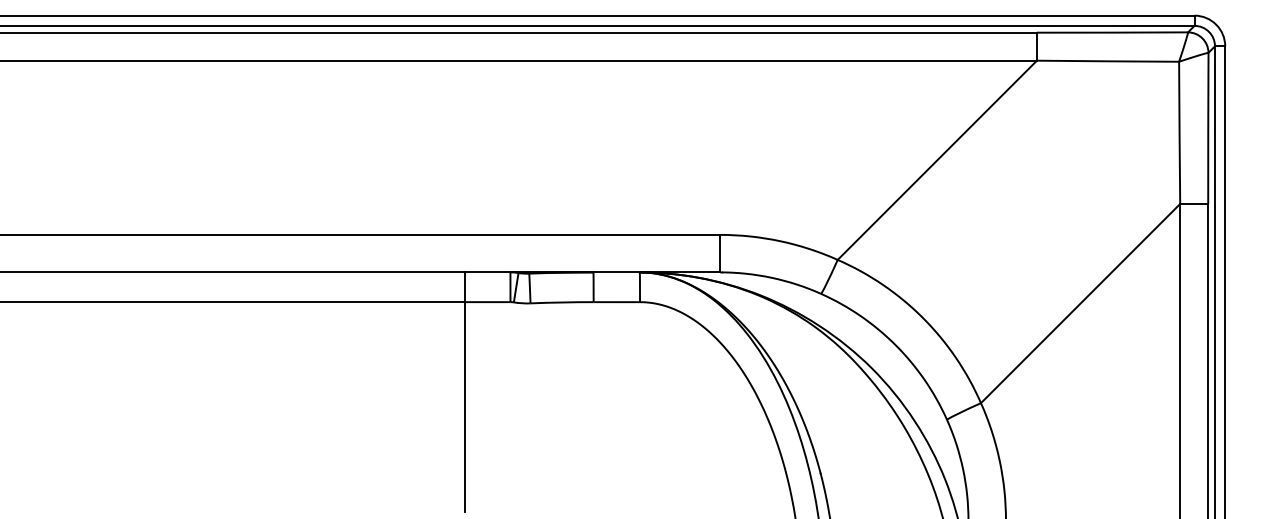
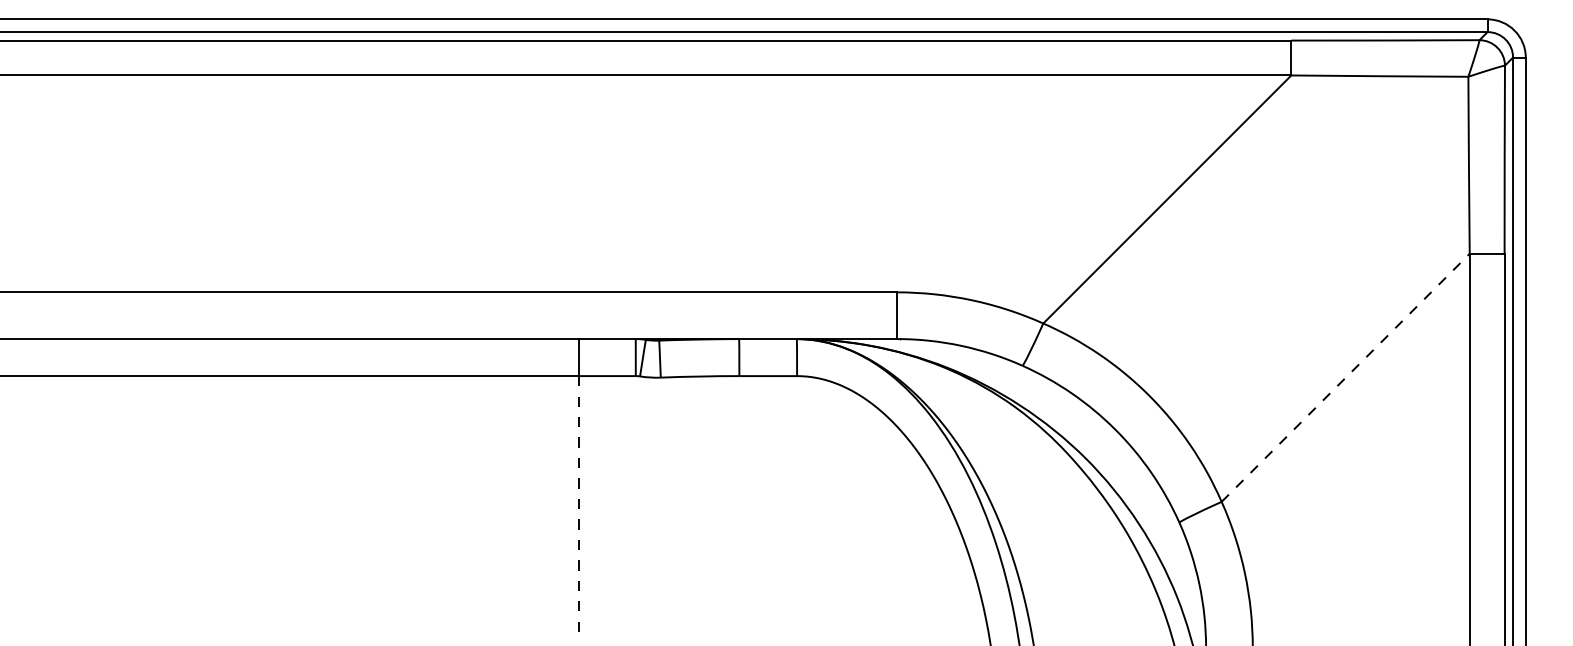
line: (1081, 303) -> (1346, 377), solid -> dashed
line: (465, 406) -> (579, 506), solid -> dashed

